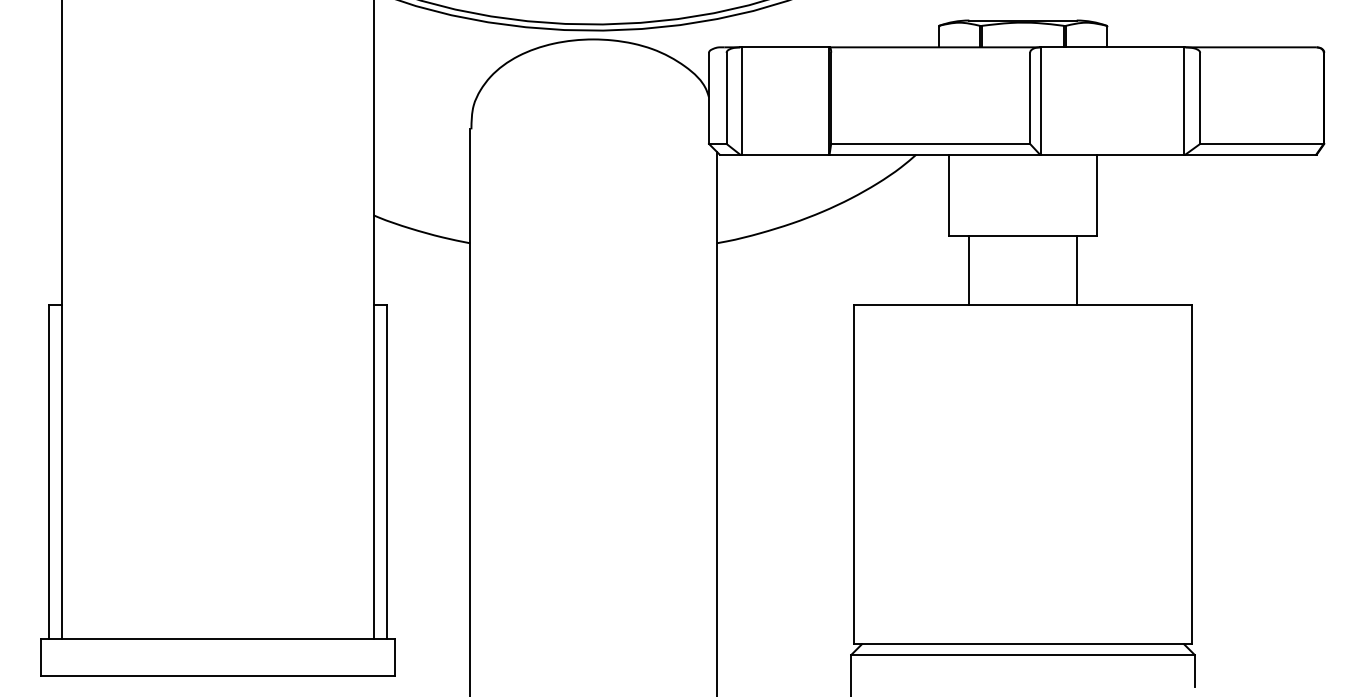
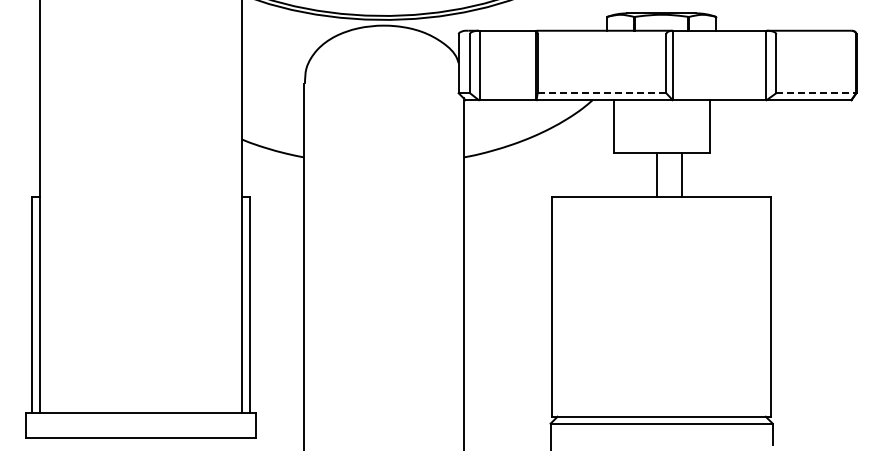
line: (931, 144) -> (602, 93), solid -> dashed
line: (1262, 144) -> (816, 93), solid -> dashed
line: (968, 269) -> (656, 174), moved
line: (1076, 269) -> (682, 174), moved

